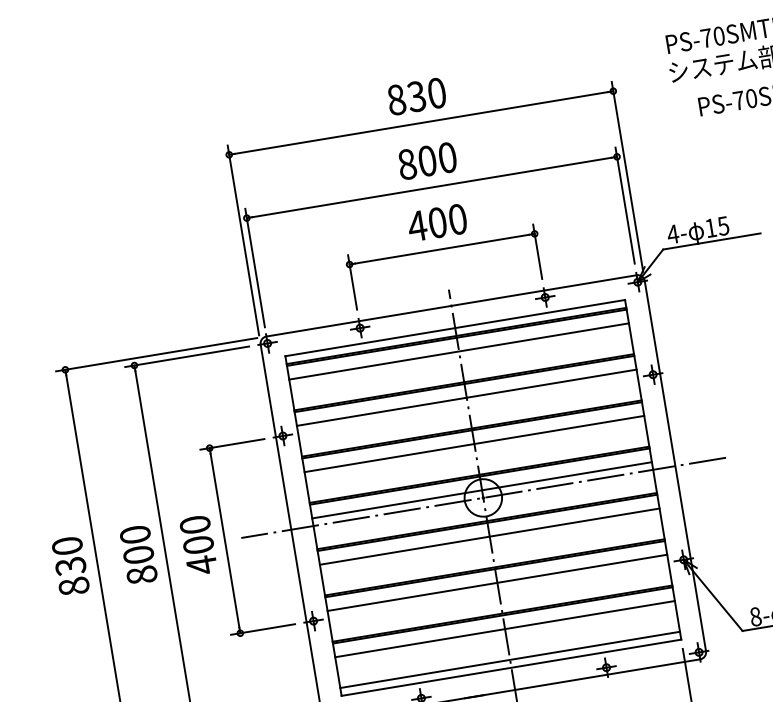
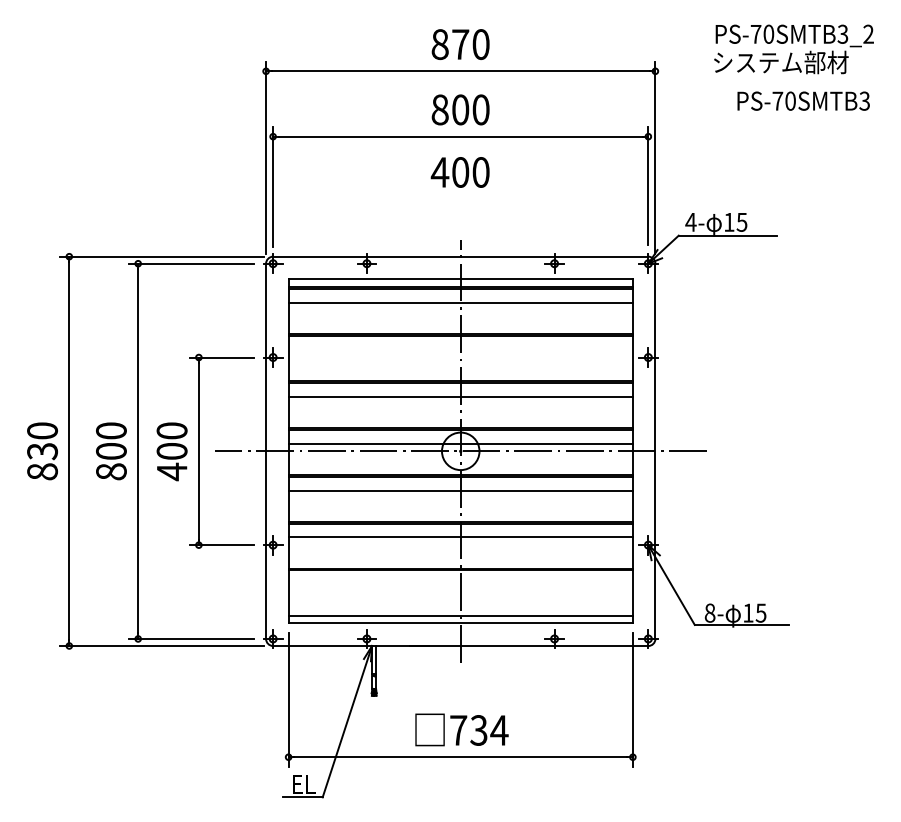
text: (416, 96) -> (460, 44), 830 -> 870
part: (441, 249) -> (460, 199), removed
line: (466, 397) -> (460, 349), removed
line: (504, 629) -> (460, 584), removed

